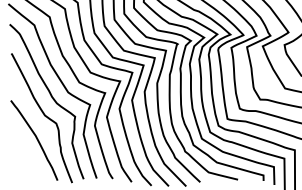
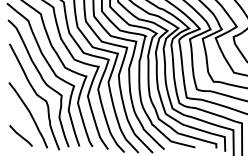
curve: (24, 165) -> (20, 135), added

